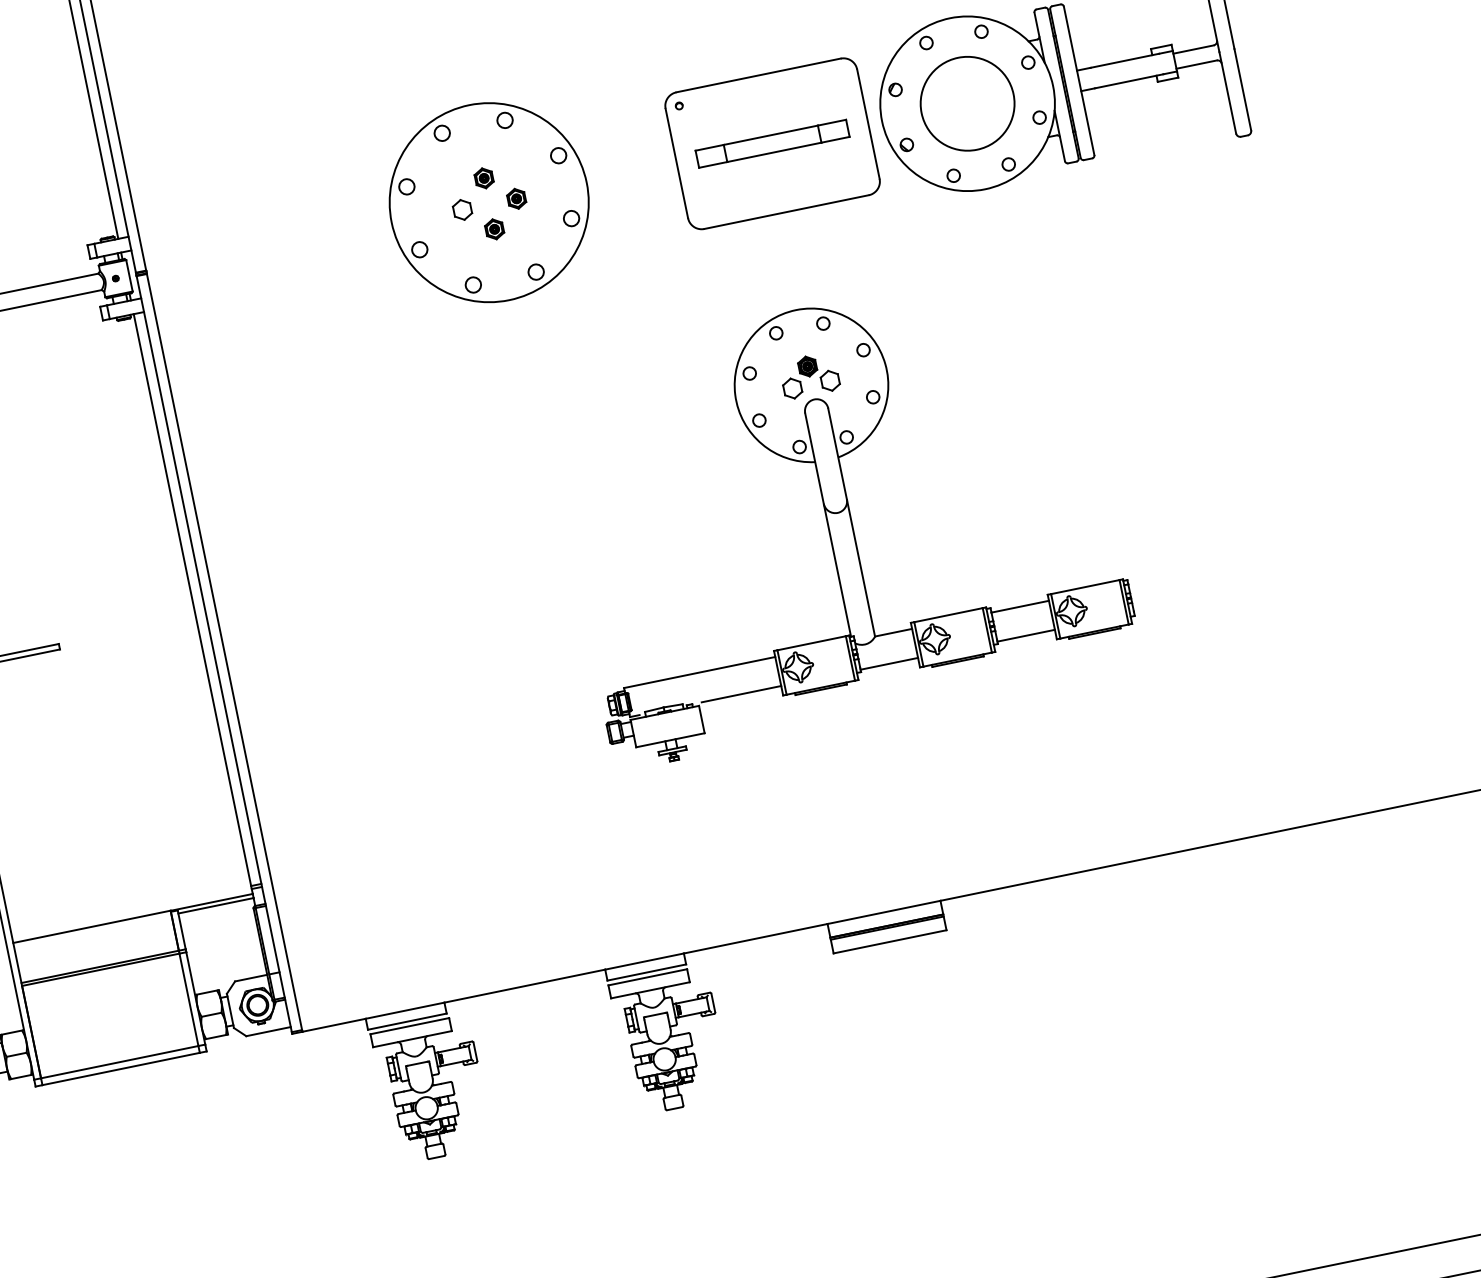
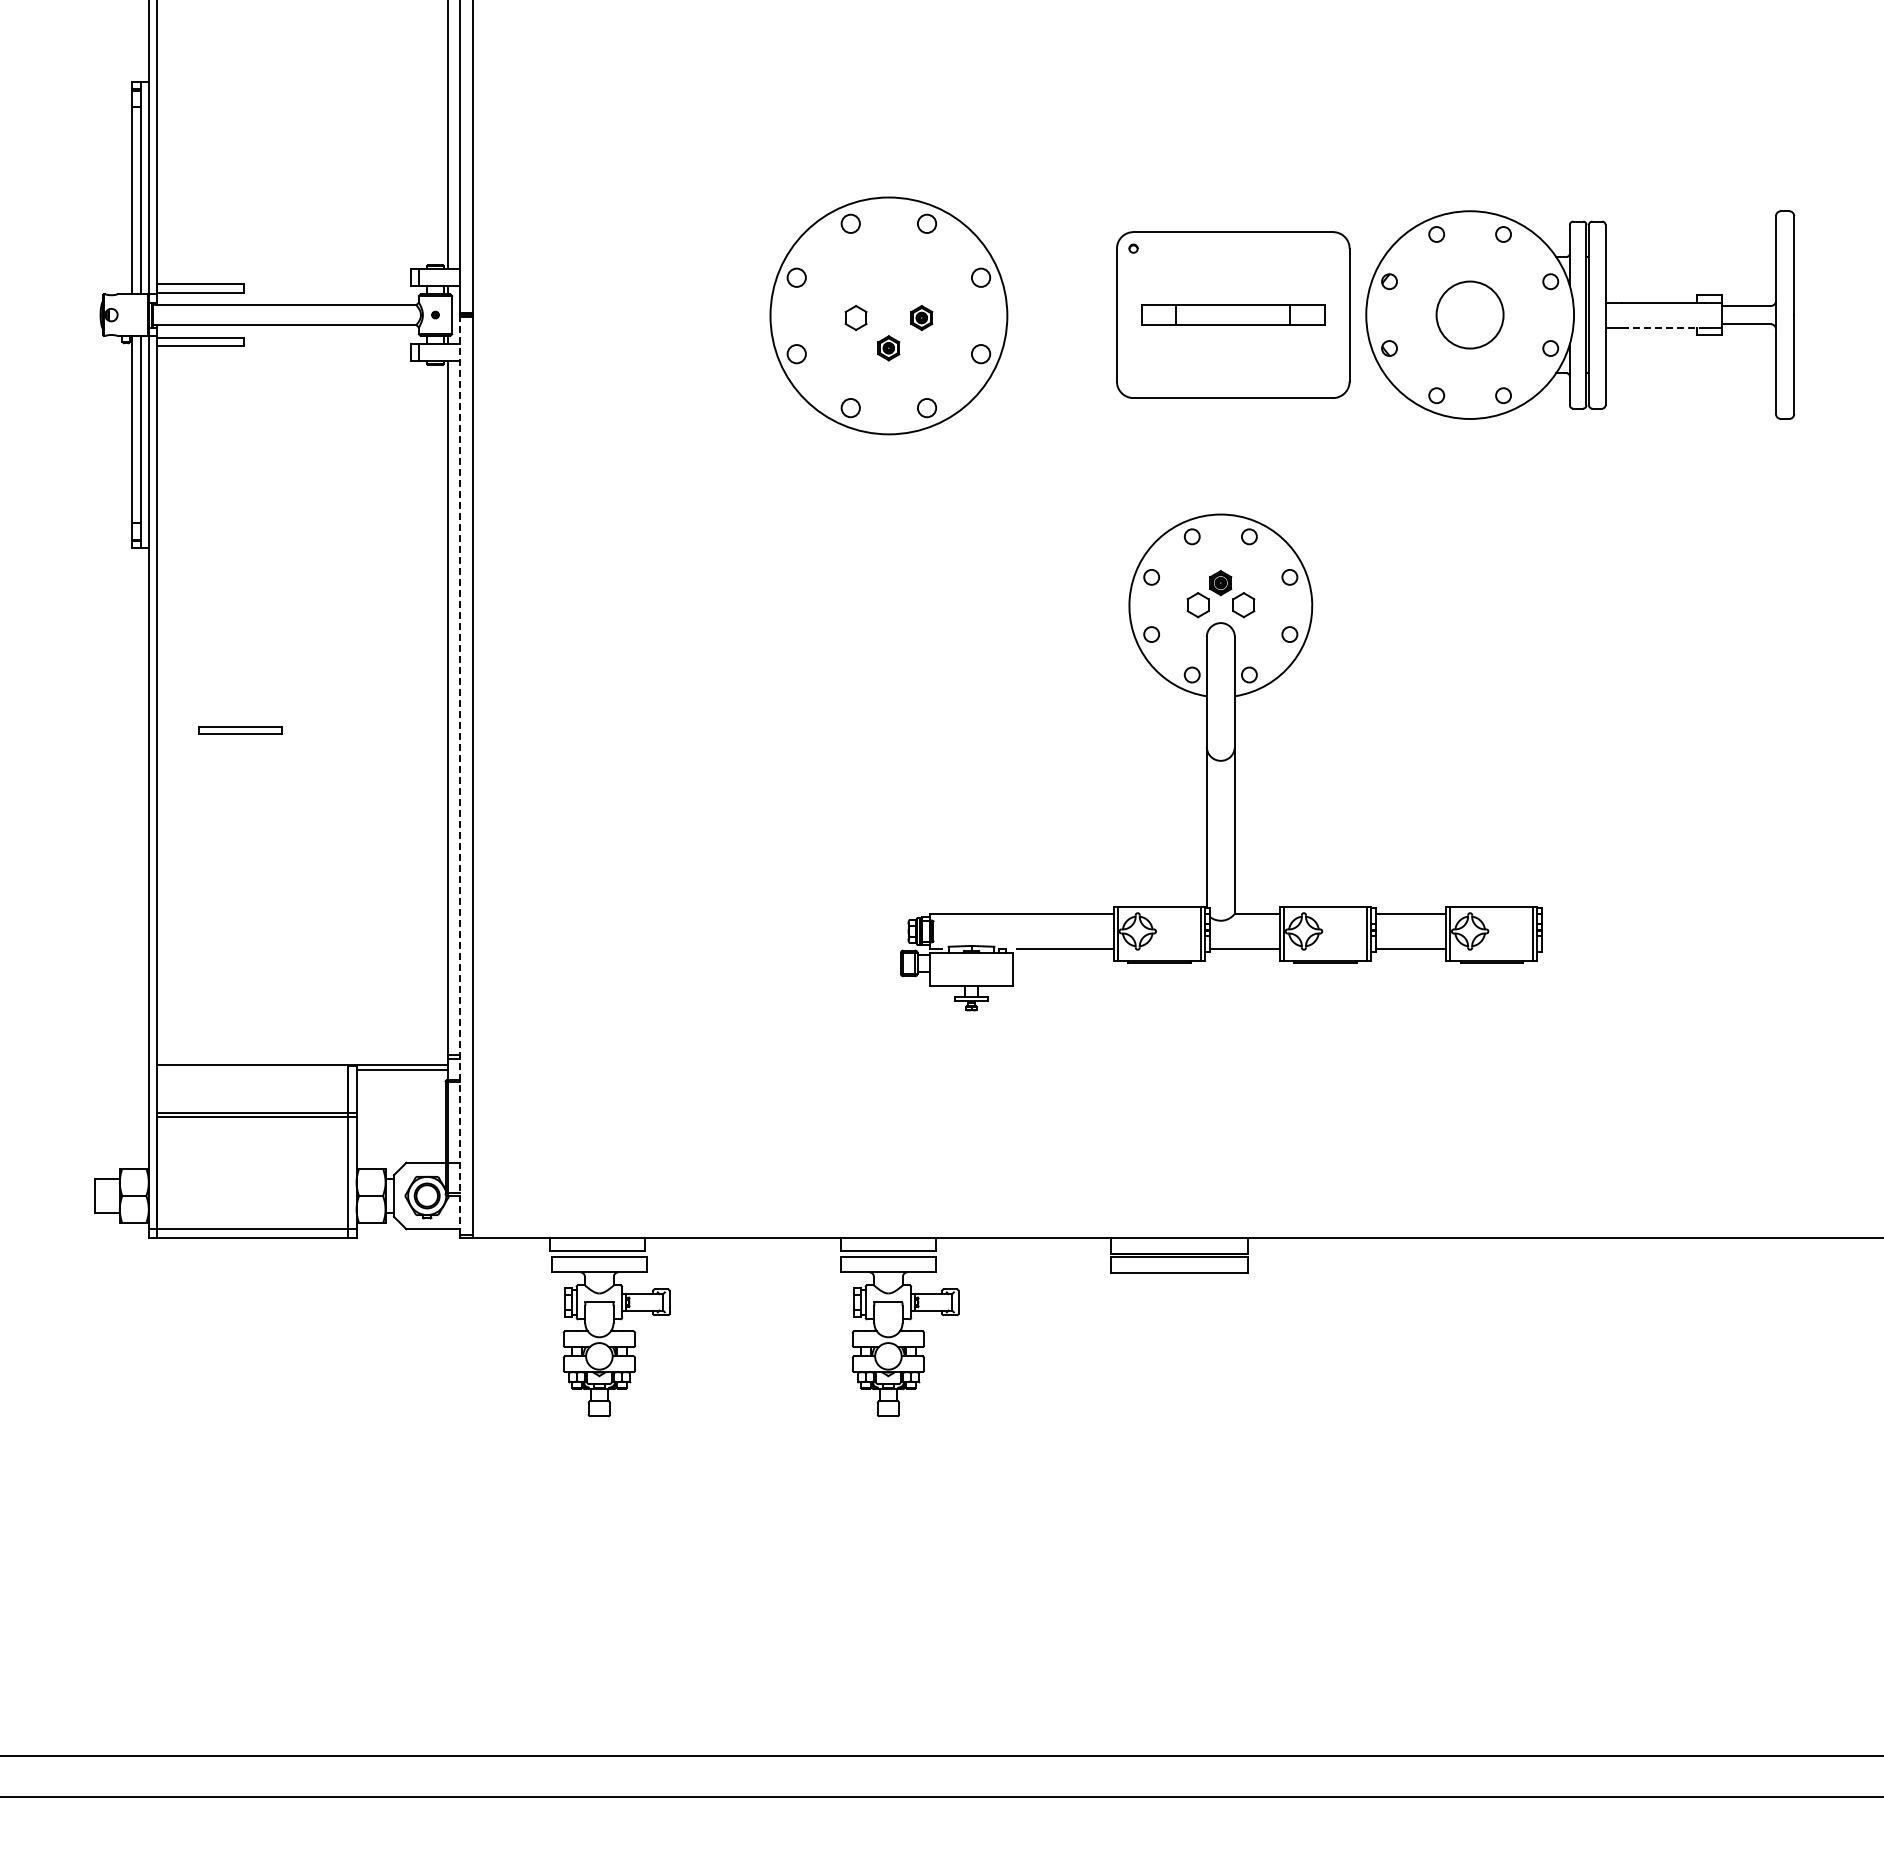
line: (1128, 81) -> (1663, 327), solid -> dashed
circle: (966, 103) -> (1469, 314), size x0.6
part: (483, 178) -> (888, 286), removed
line: (214, 653) -> (460, 775), solid -> dashed

